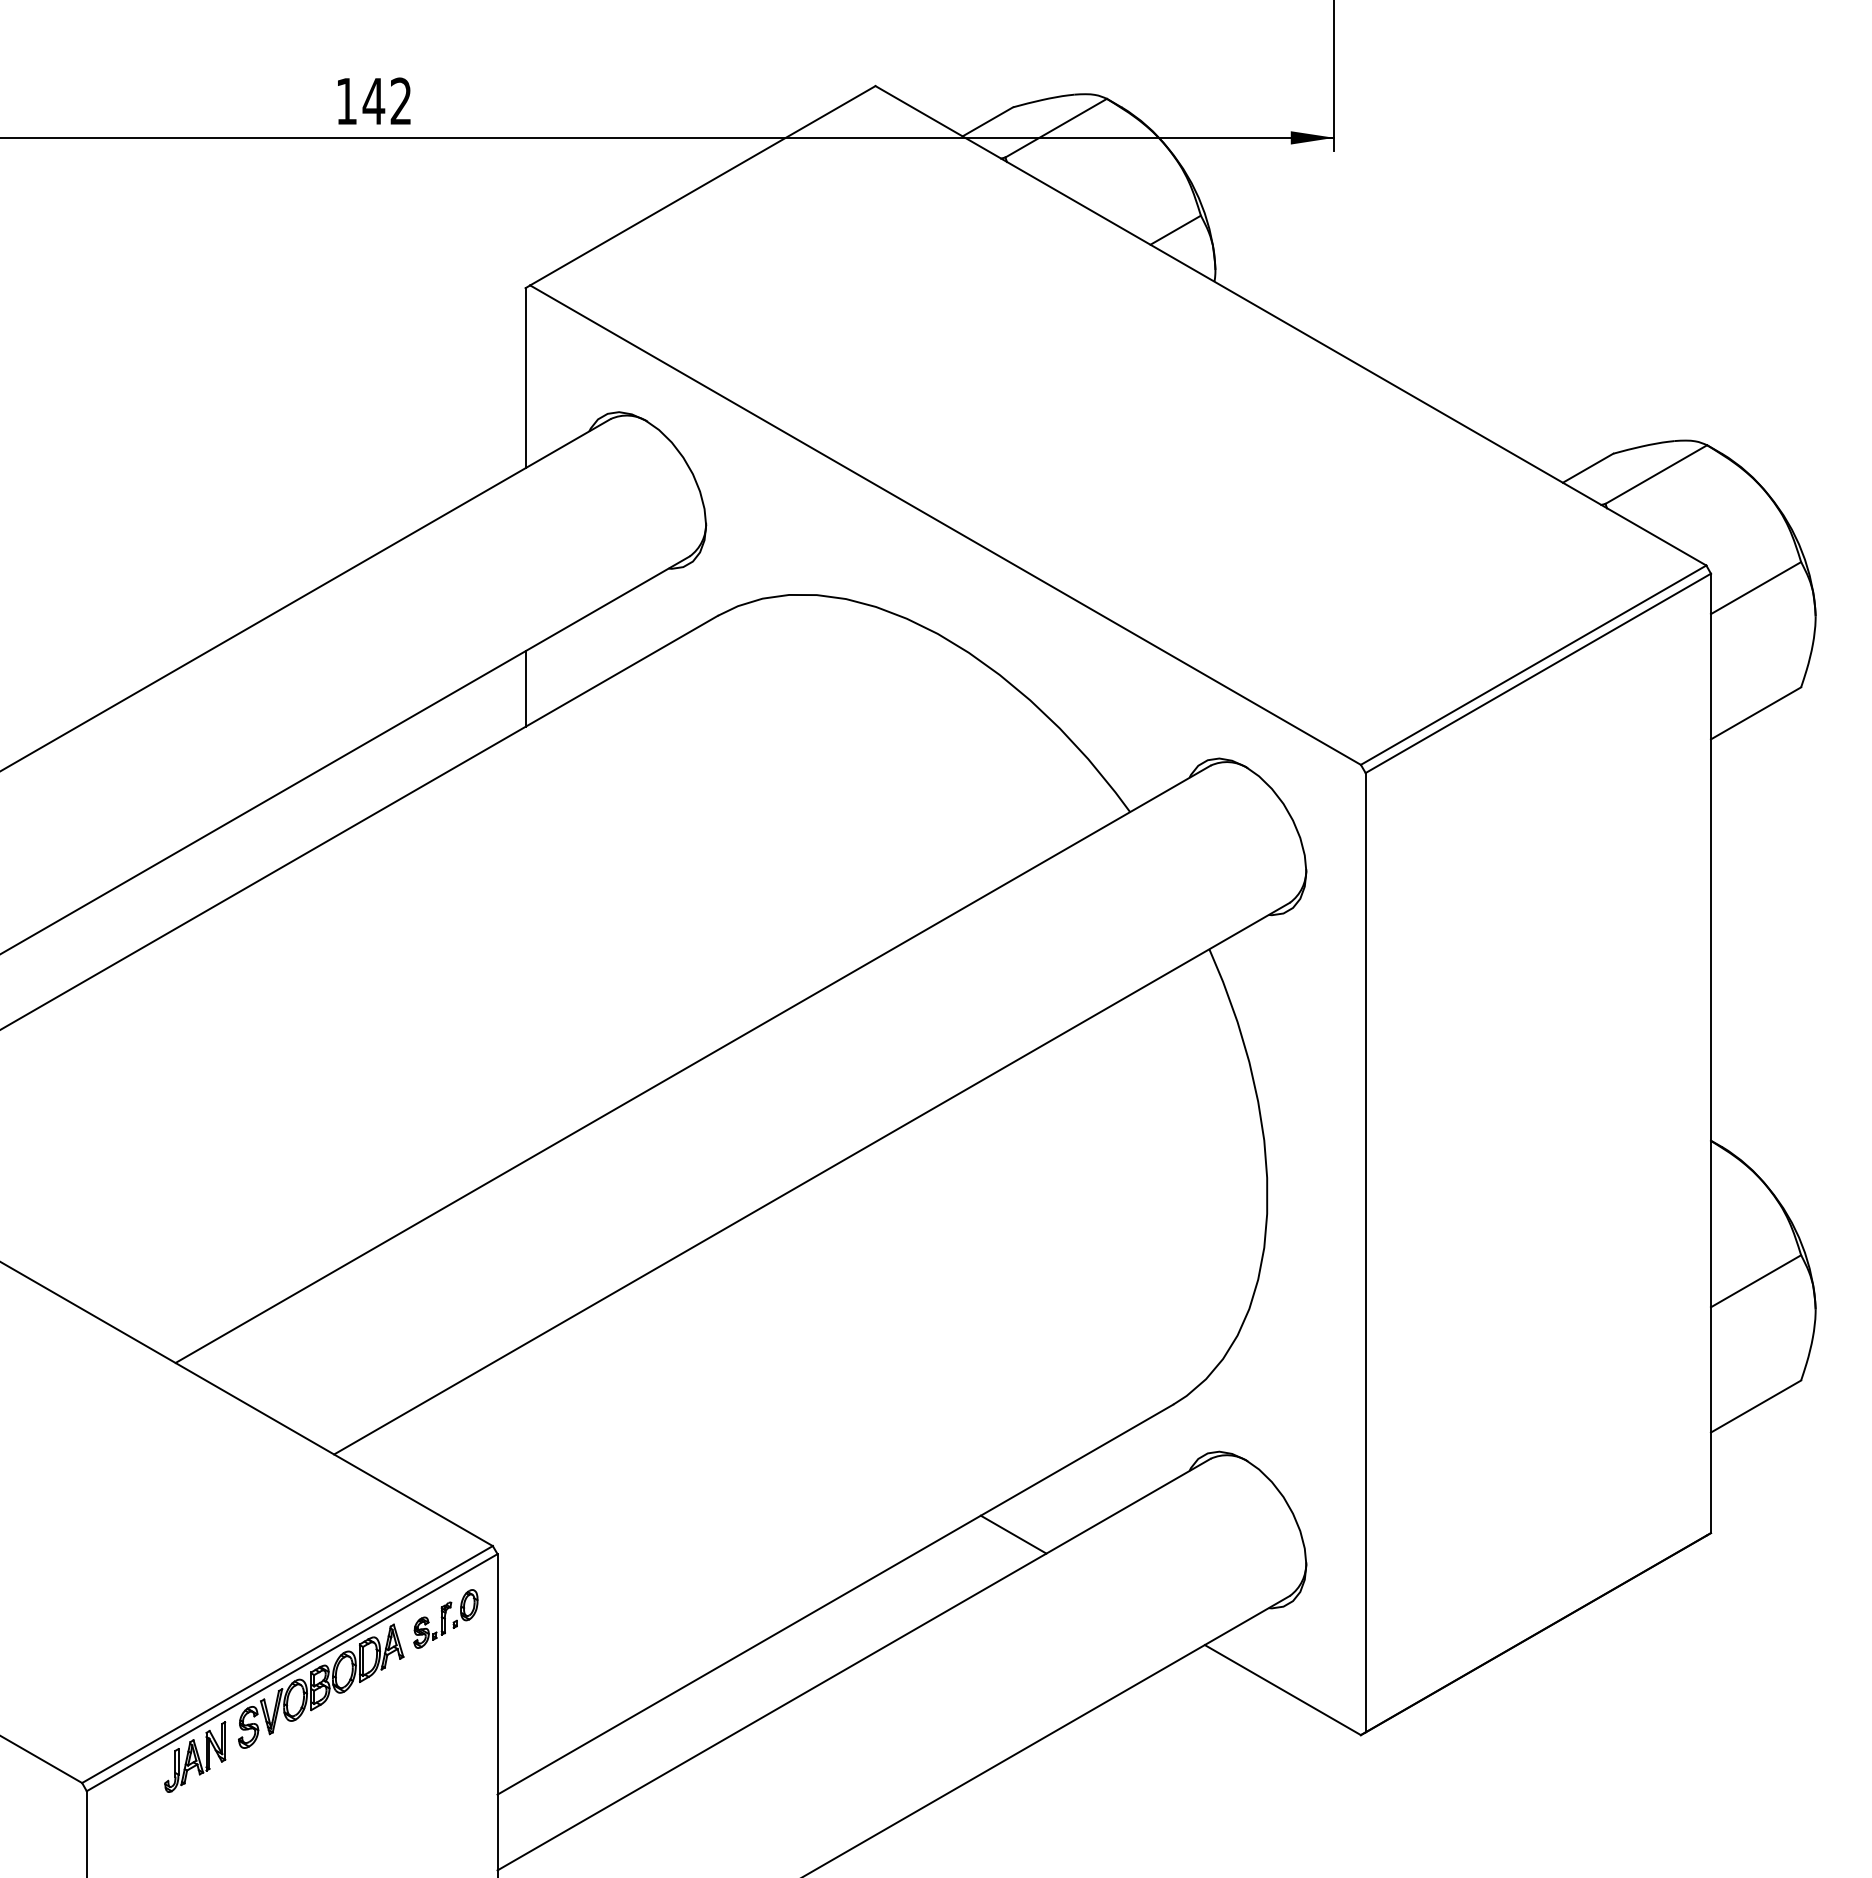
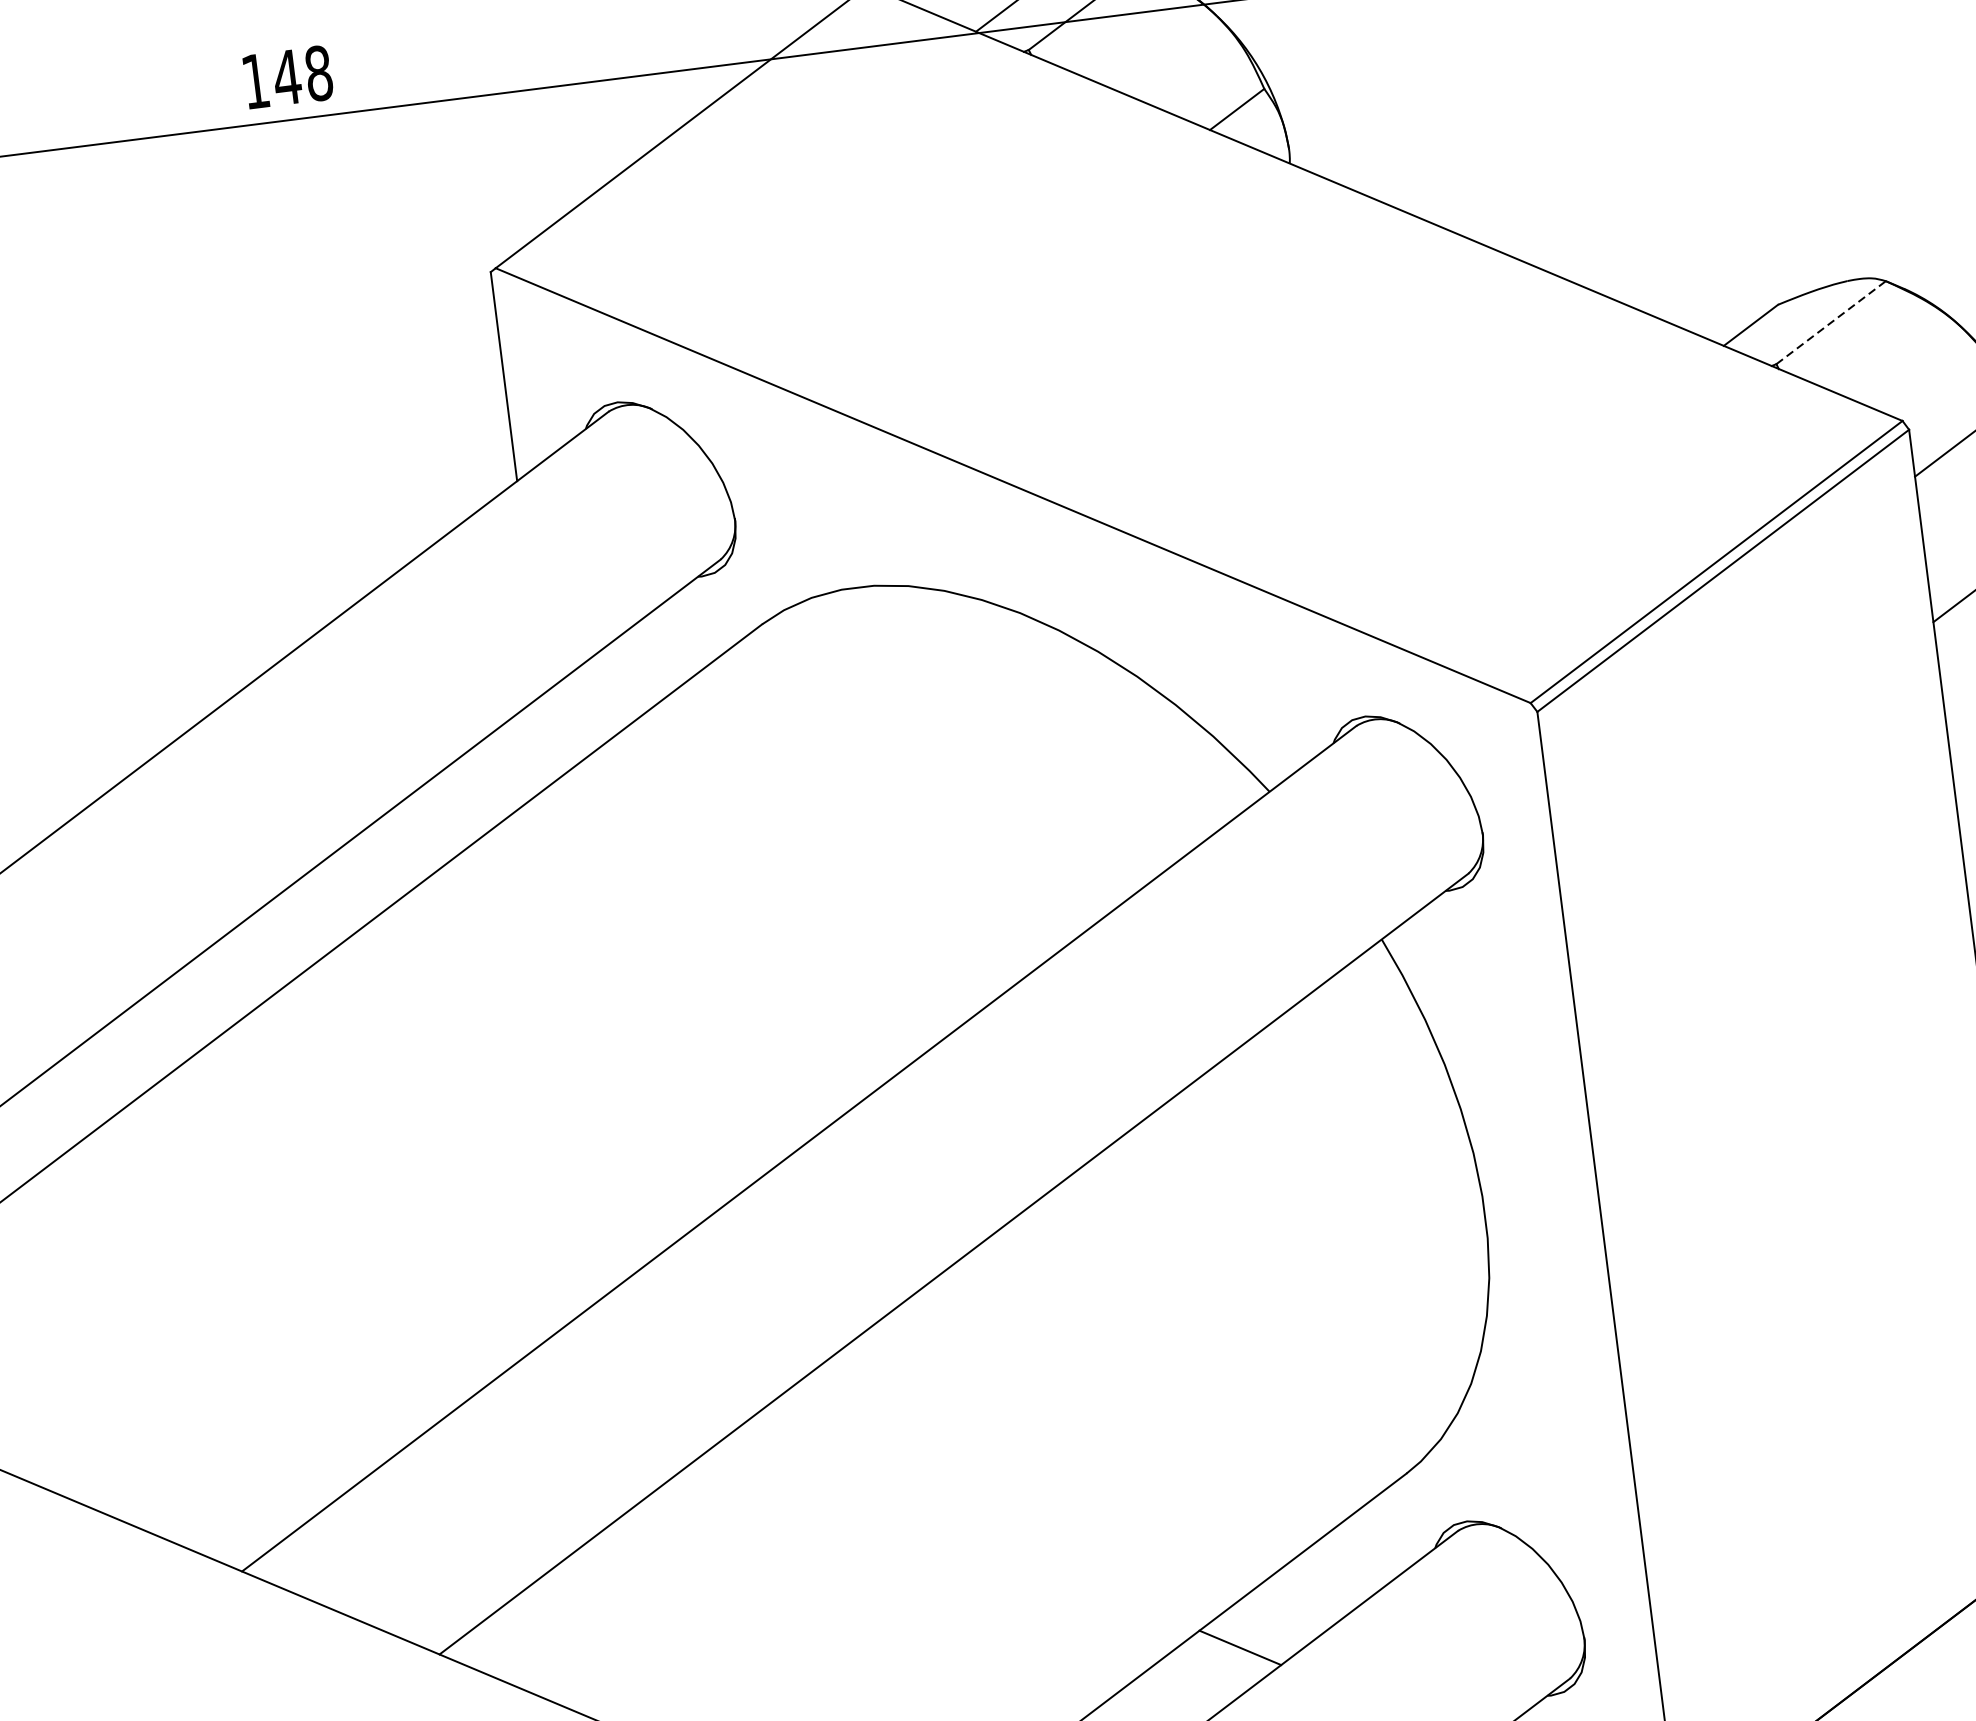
text: (400, 101) -> (318, 73), 142 -> 148
line: (1656, 474) -> (1831, 322), solid -> dashed
line: (525, 688) -> (549, 736), removed

